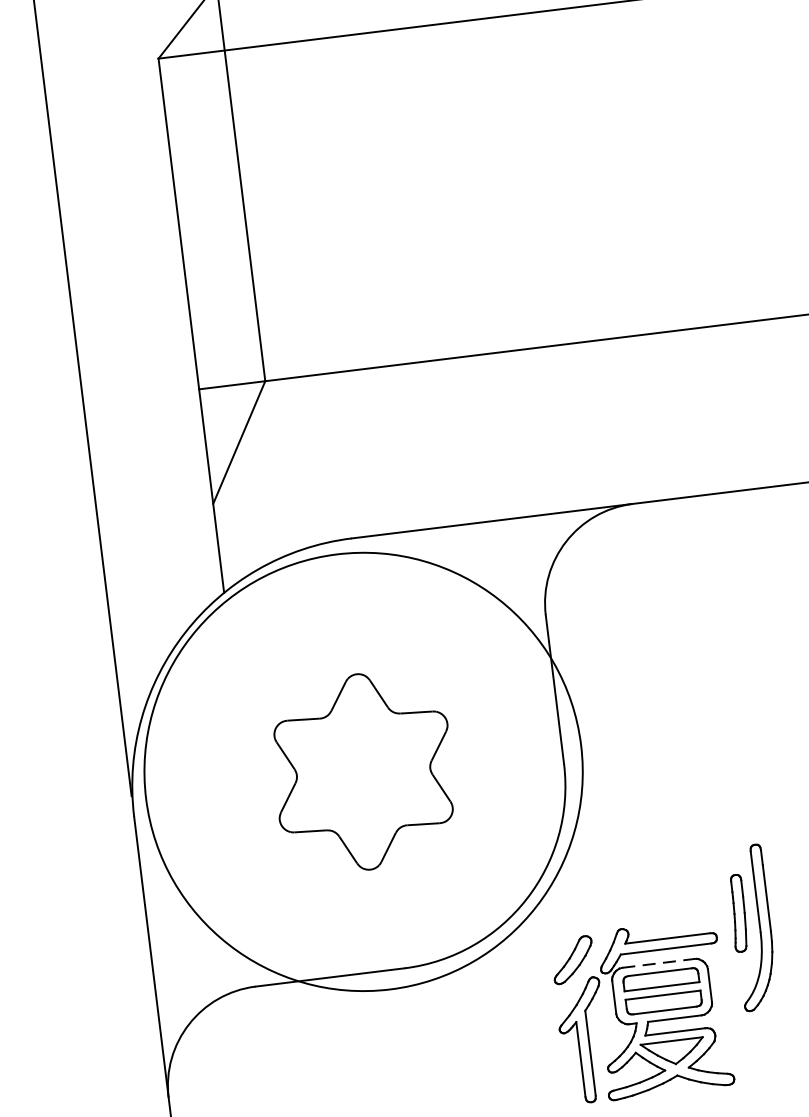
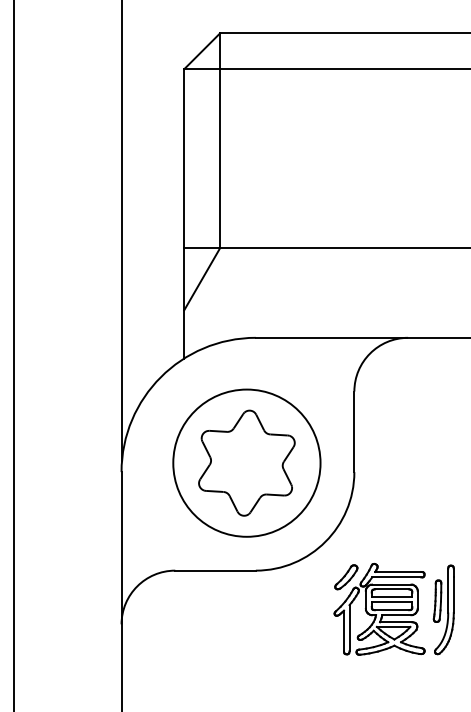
circle: (362, 770) -> (246, 462), size x0.62
part: (751, 927) -> (443, 609), moved
line: (658, 963) -> (391, 584), dashed -> solid

